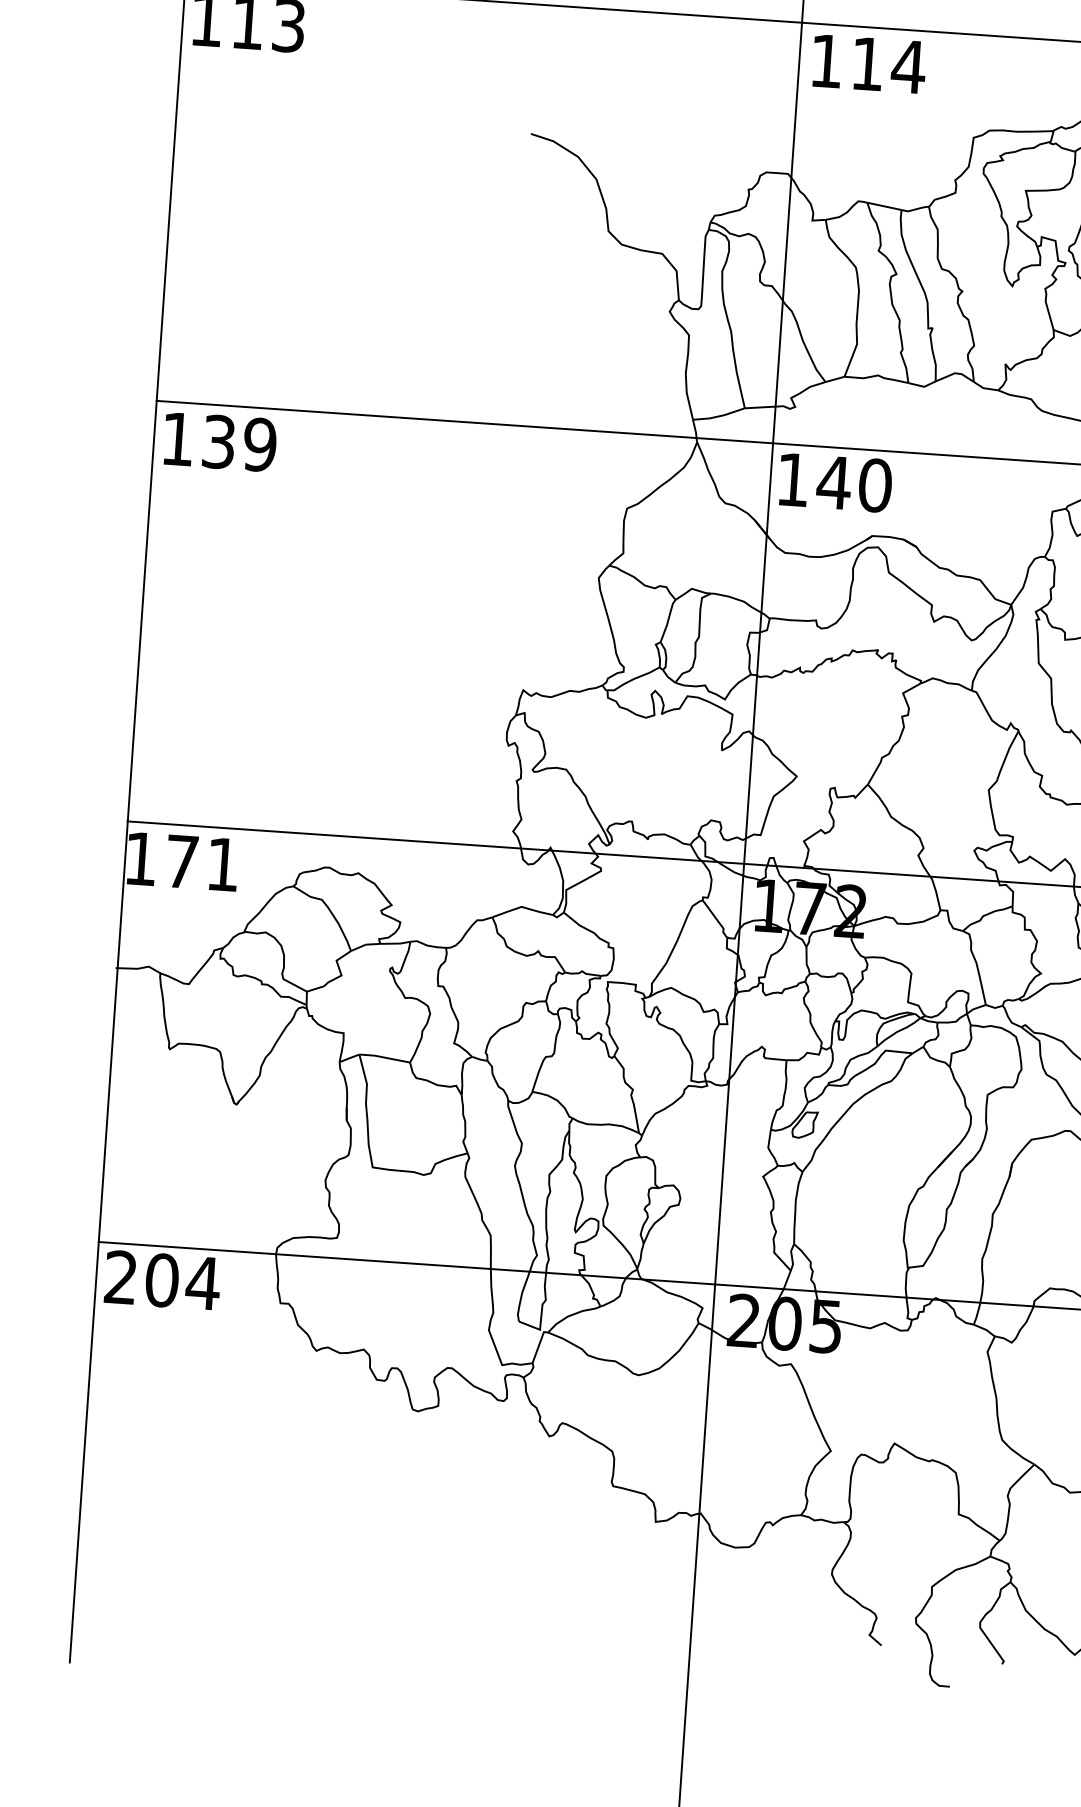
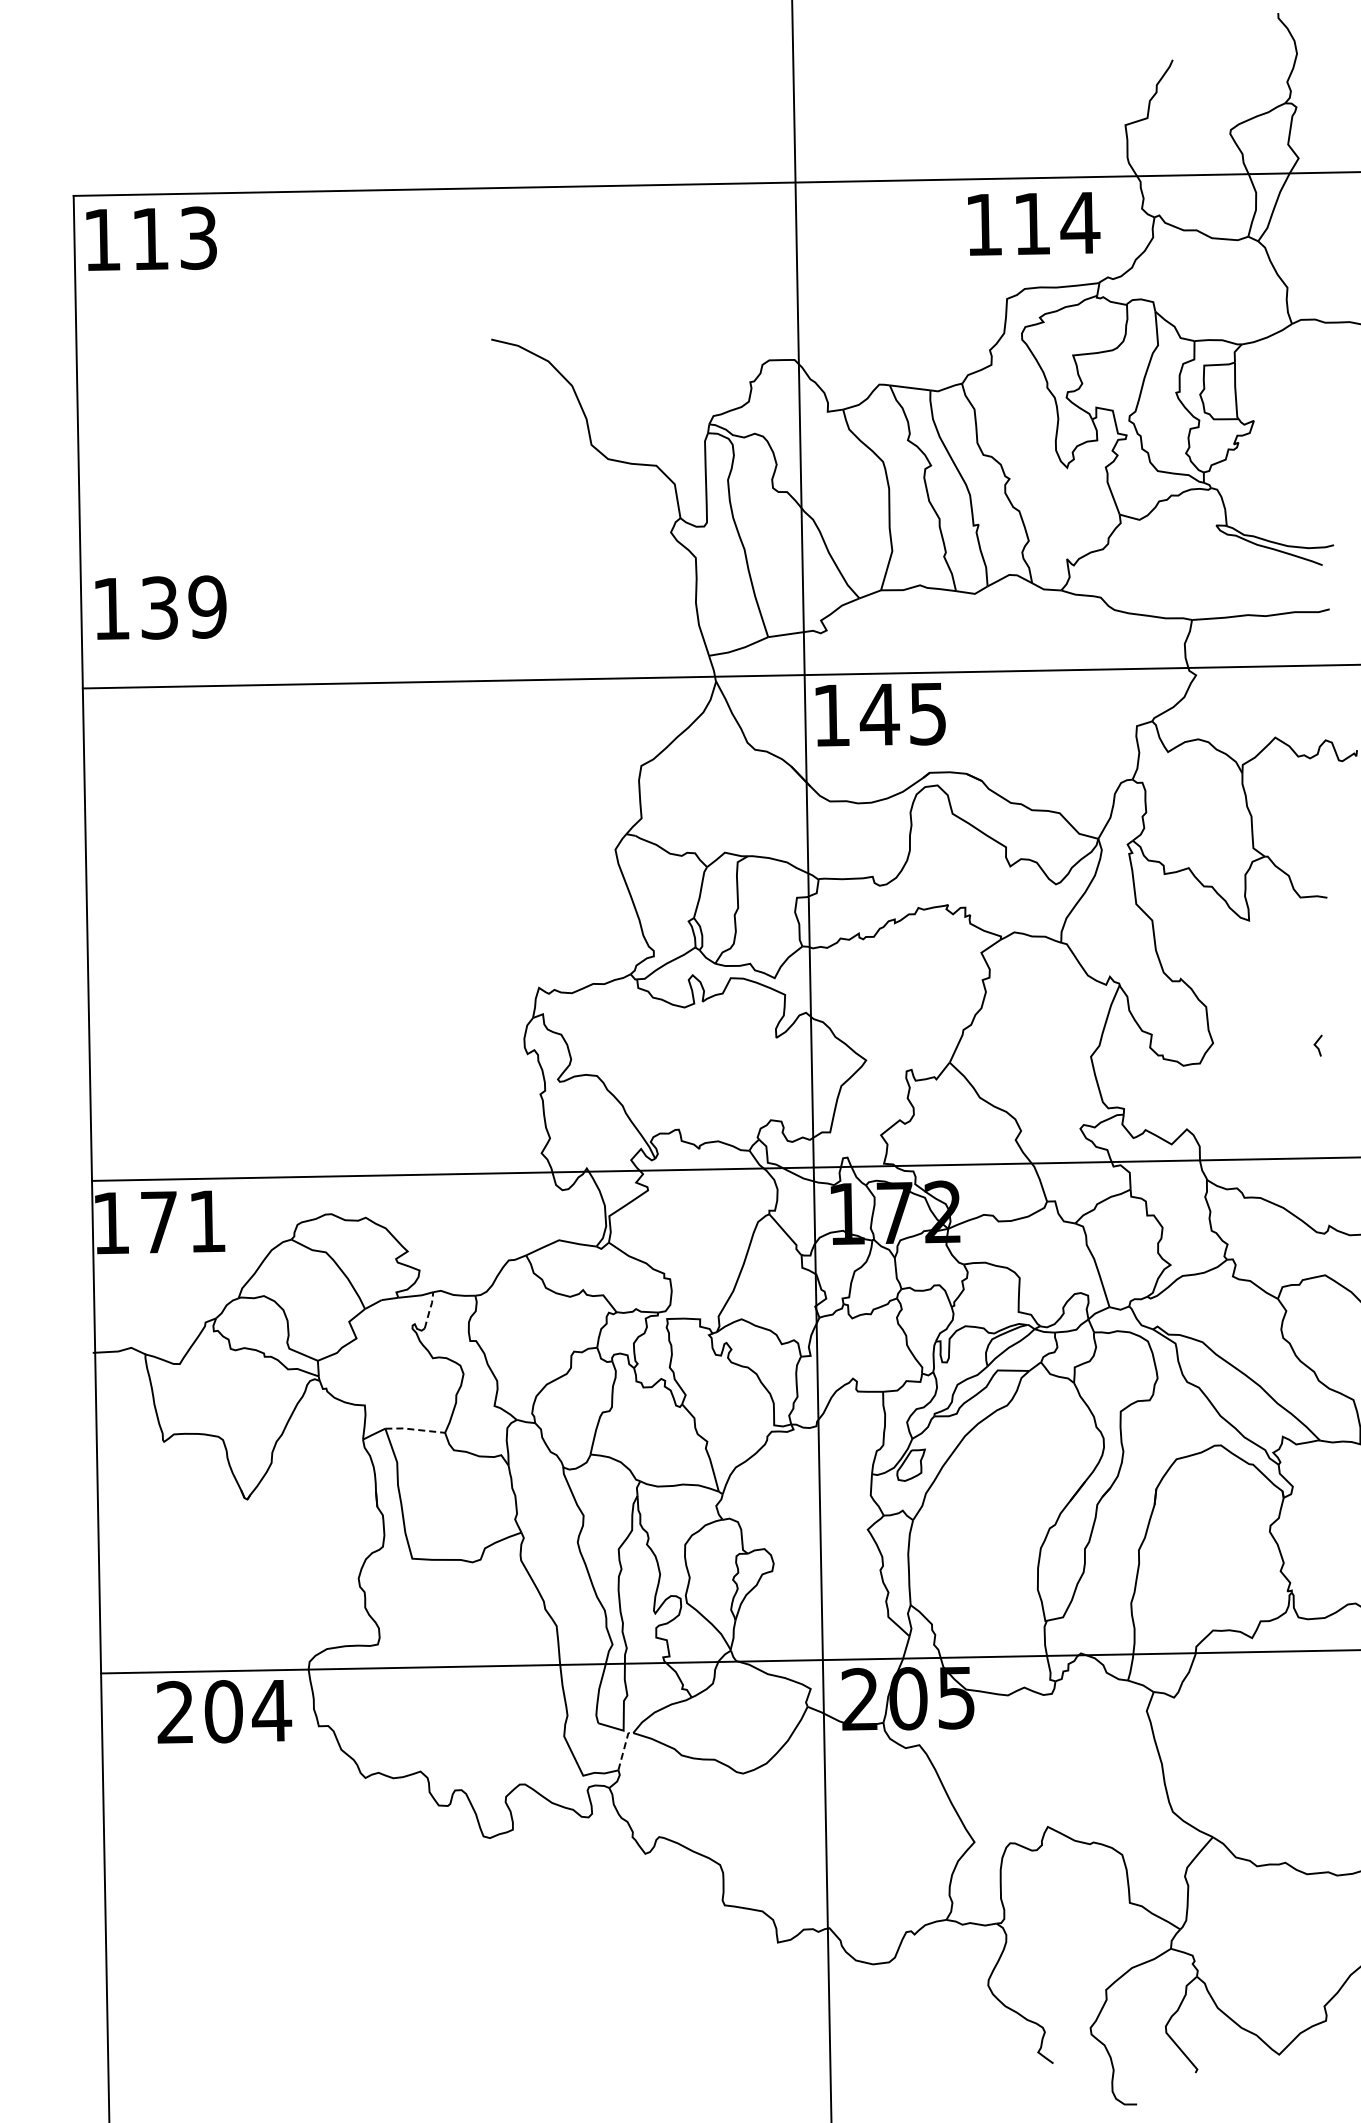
text: (869, 63) -> (1034, 223), moved
text: (219, 441) -> (160, 607), moved
text: (875, 485) -> (928, 713), 140 -> 145
line: (405, 957) -> (429, 1310), solid -> dashed
line: (385, 1057) -> (415, 1429), solid -> dashed
text: (162, 1280) -> (224, 1711), moved
line: (539, 1345) -> (624, 1749), solid -> dashed

